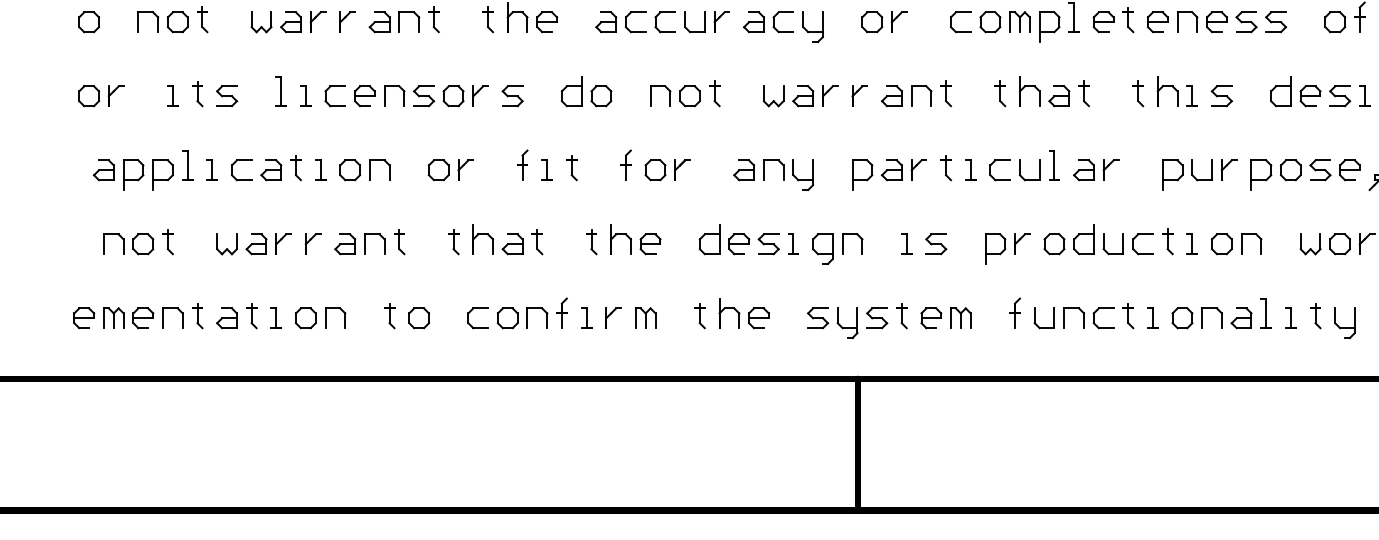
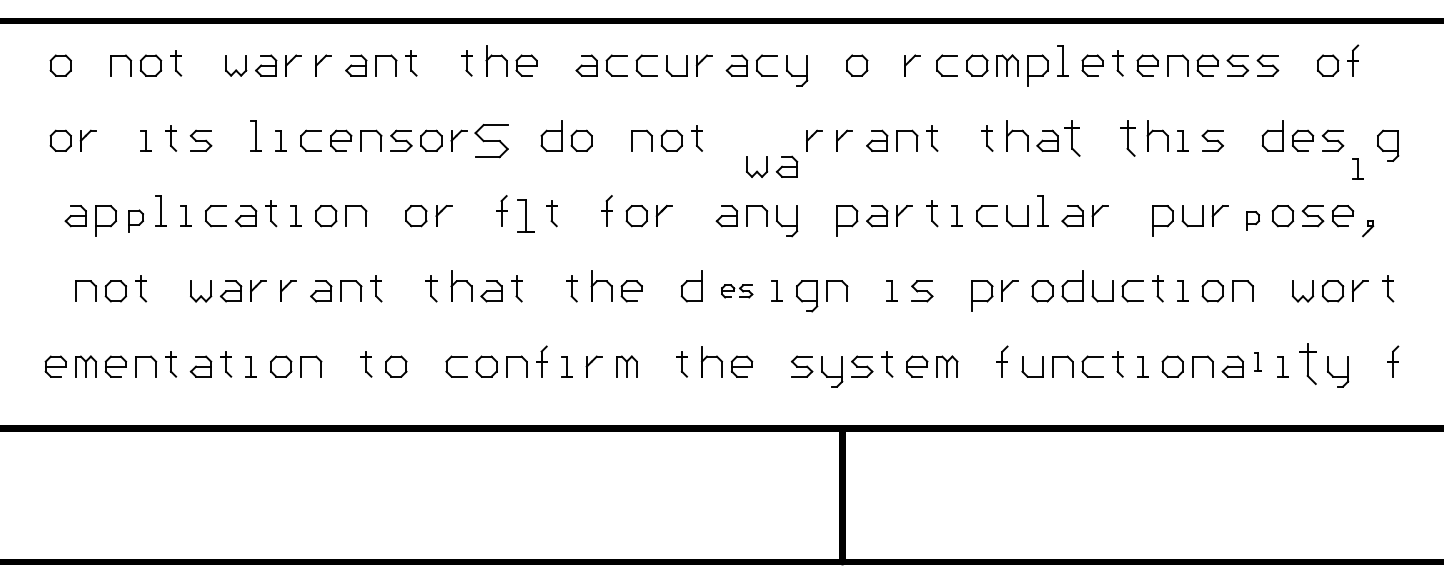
part: (899, 22) -> (912, 65), moved
part: (1083, 93) -> (1072, 138), size x1.4
part: (1137, 93) -> (1127, 138), size x1.4
part: (512, 95) -> (491, 140), size x1.6
part: (788, 95) -> (772, 166), moved
part: (1364, 95) -> (1357, 168), moved
part: (547, 169) -> (526, 215), size x1.6
part: (162, 174) -> (135, 220), size x0.7
part: (1260, 174) -> (1252, 220), size x0.6
part: (754, 244) -> (737, 291), size x0.6
part: (1265, 313) -> (1257, 361), size x0.6
part: (1315, 316) -> (1308, 364), size x1.6

